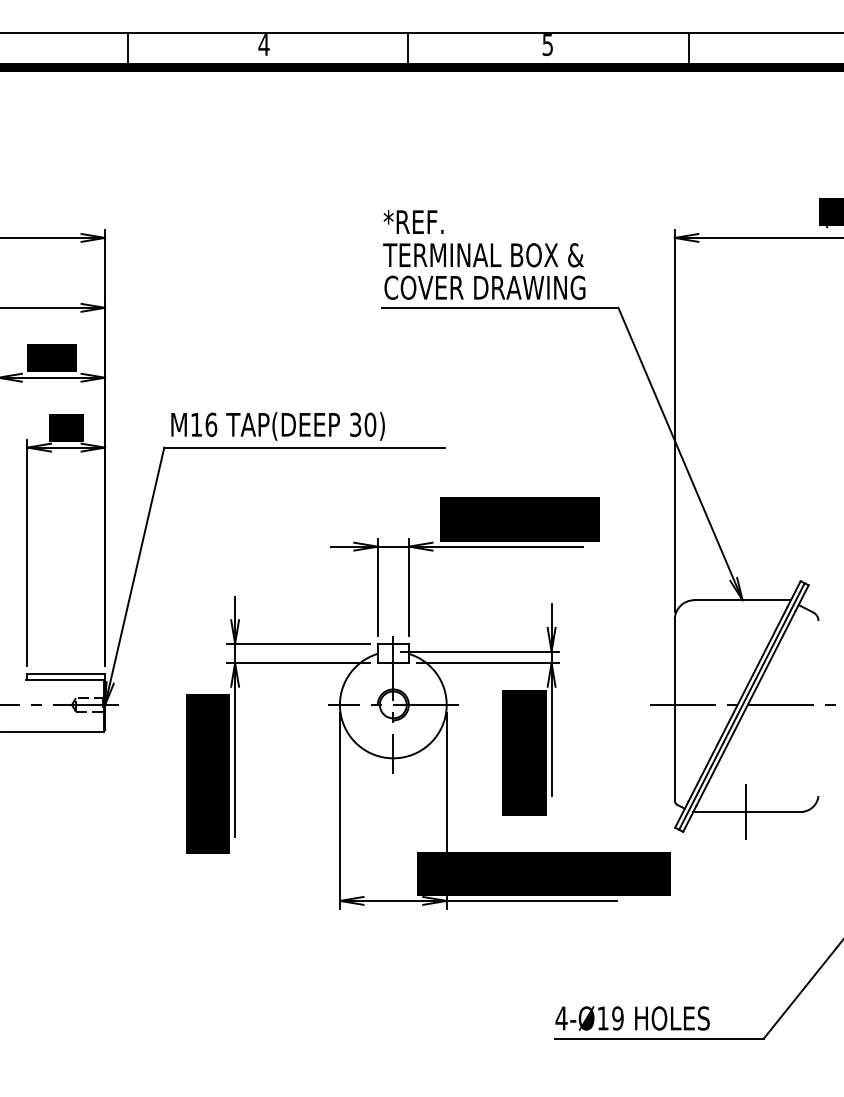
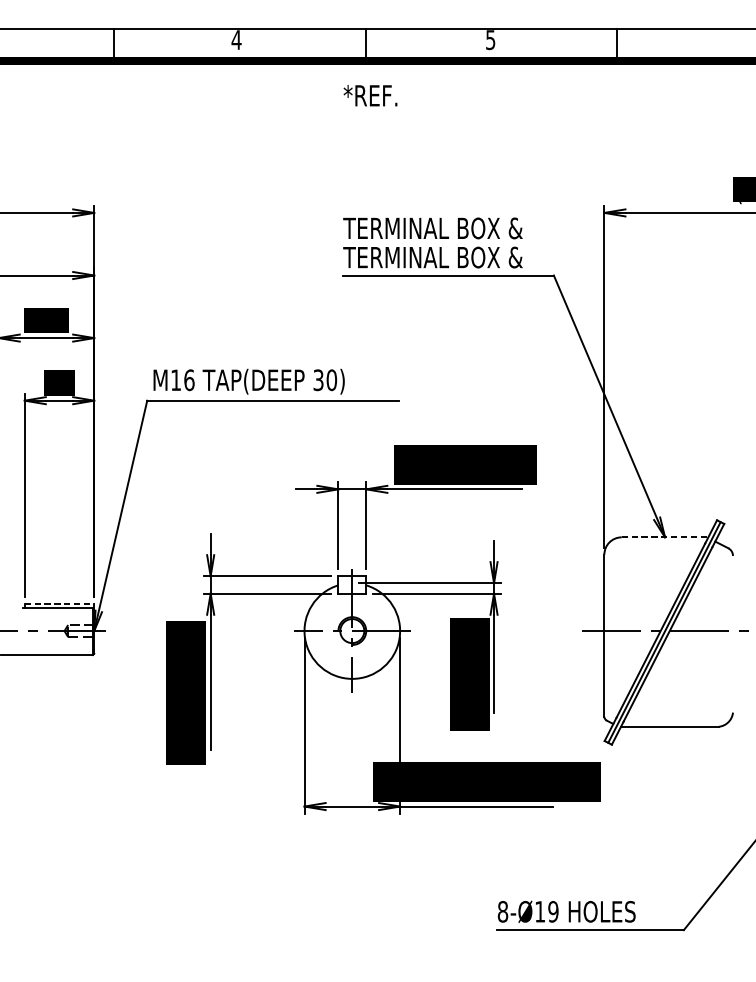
text: (413, 221) -> (370, 95), moved
text: (484, 287) -> (433, 257), COVER DRAWING -> TERMINAL BOX &
line: (743, 600) -> (665, 537), solid -> dashed
line: (66, 674) -> (59, 603), solid -> dashed
line: (745, 811) -> (667, 726), removed
text: (561, 1018) -> (502, 911), 4-Ø19 -> 8-Ø19

